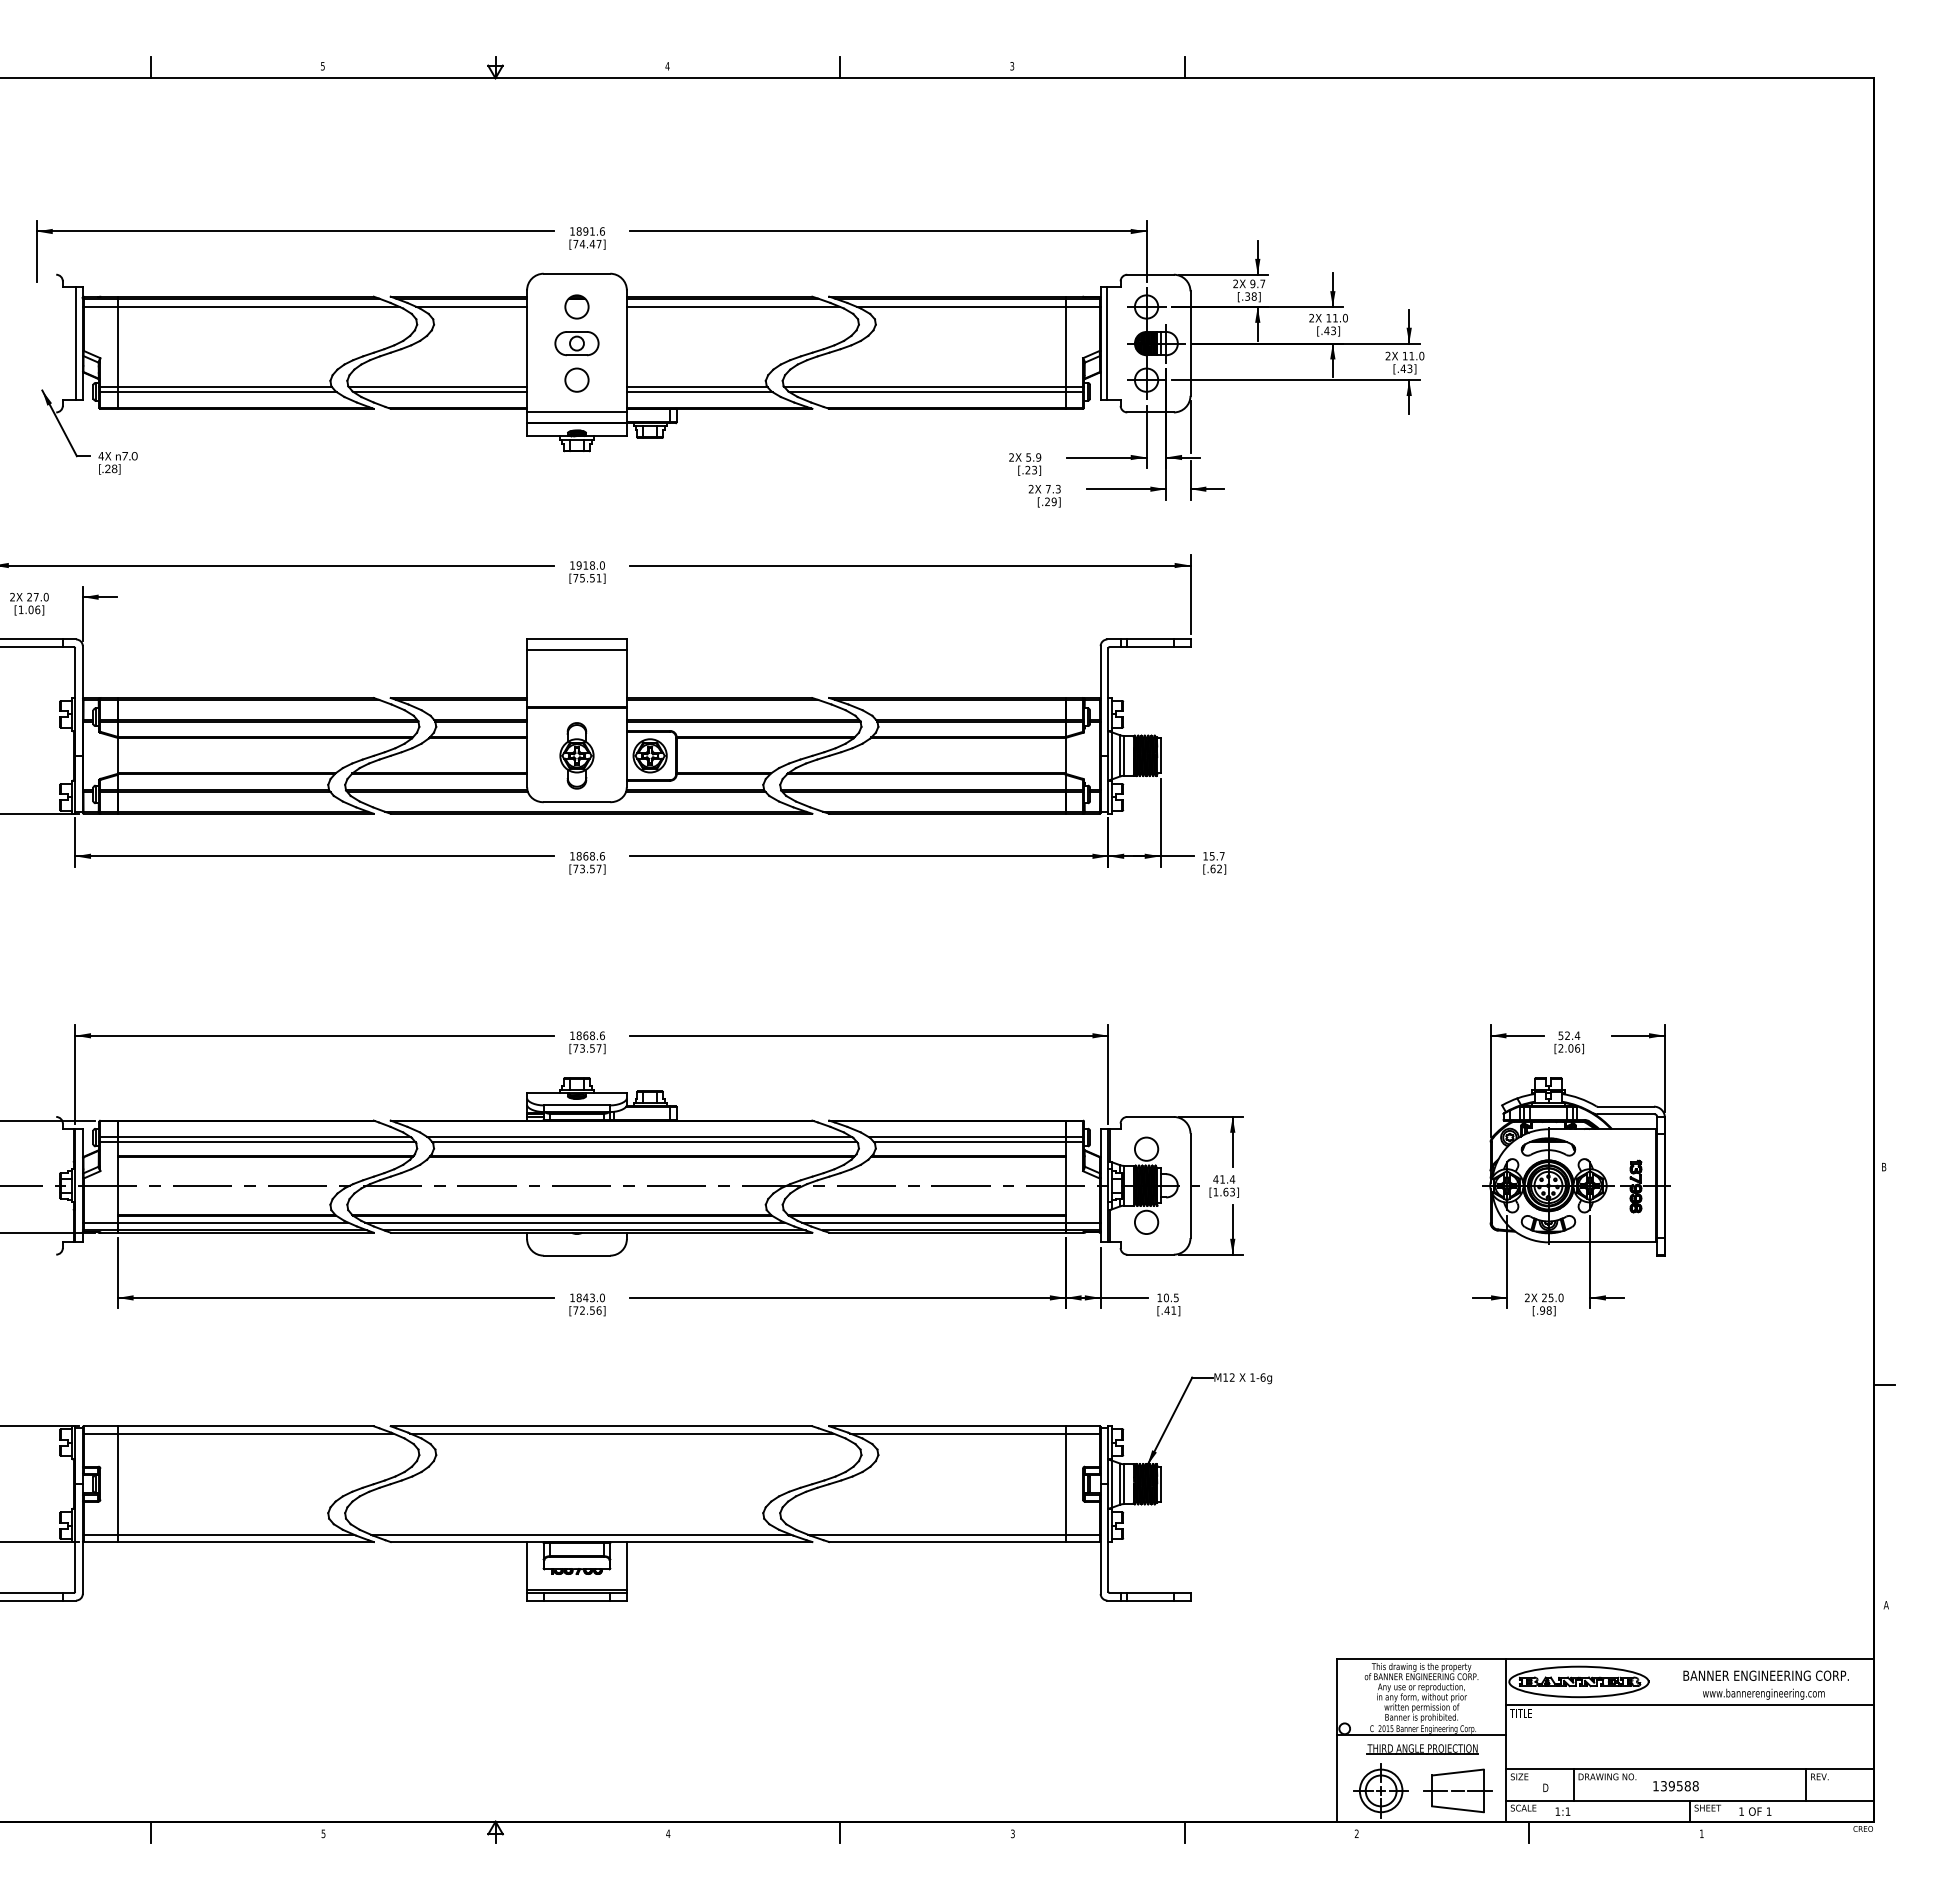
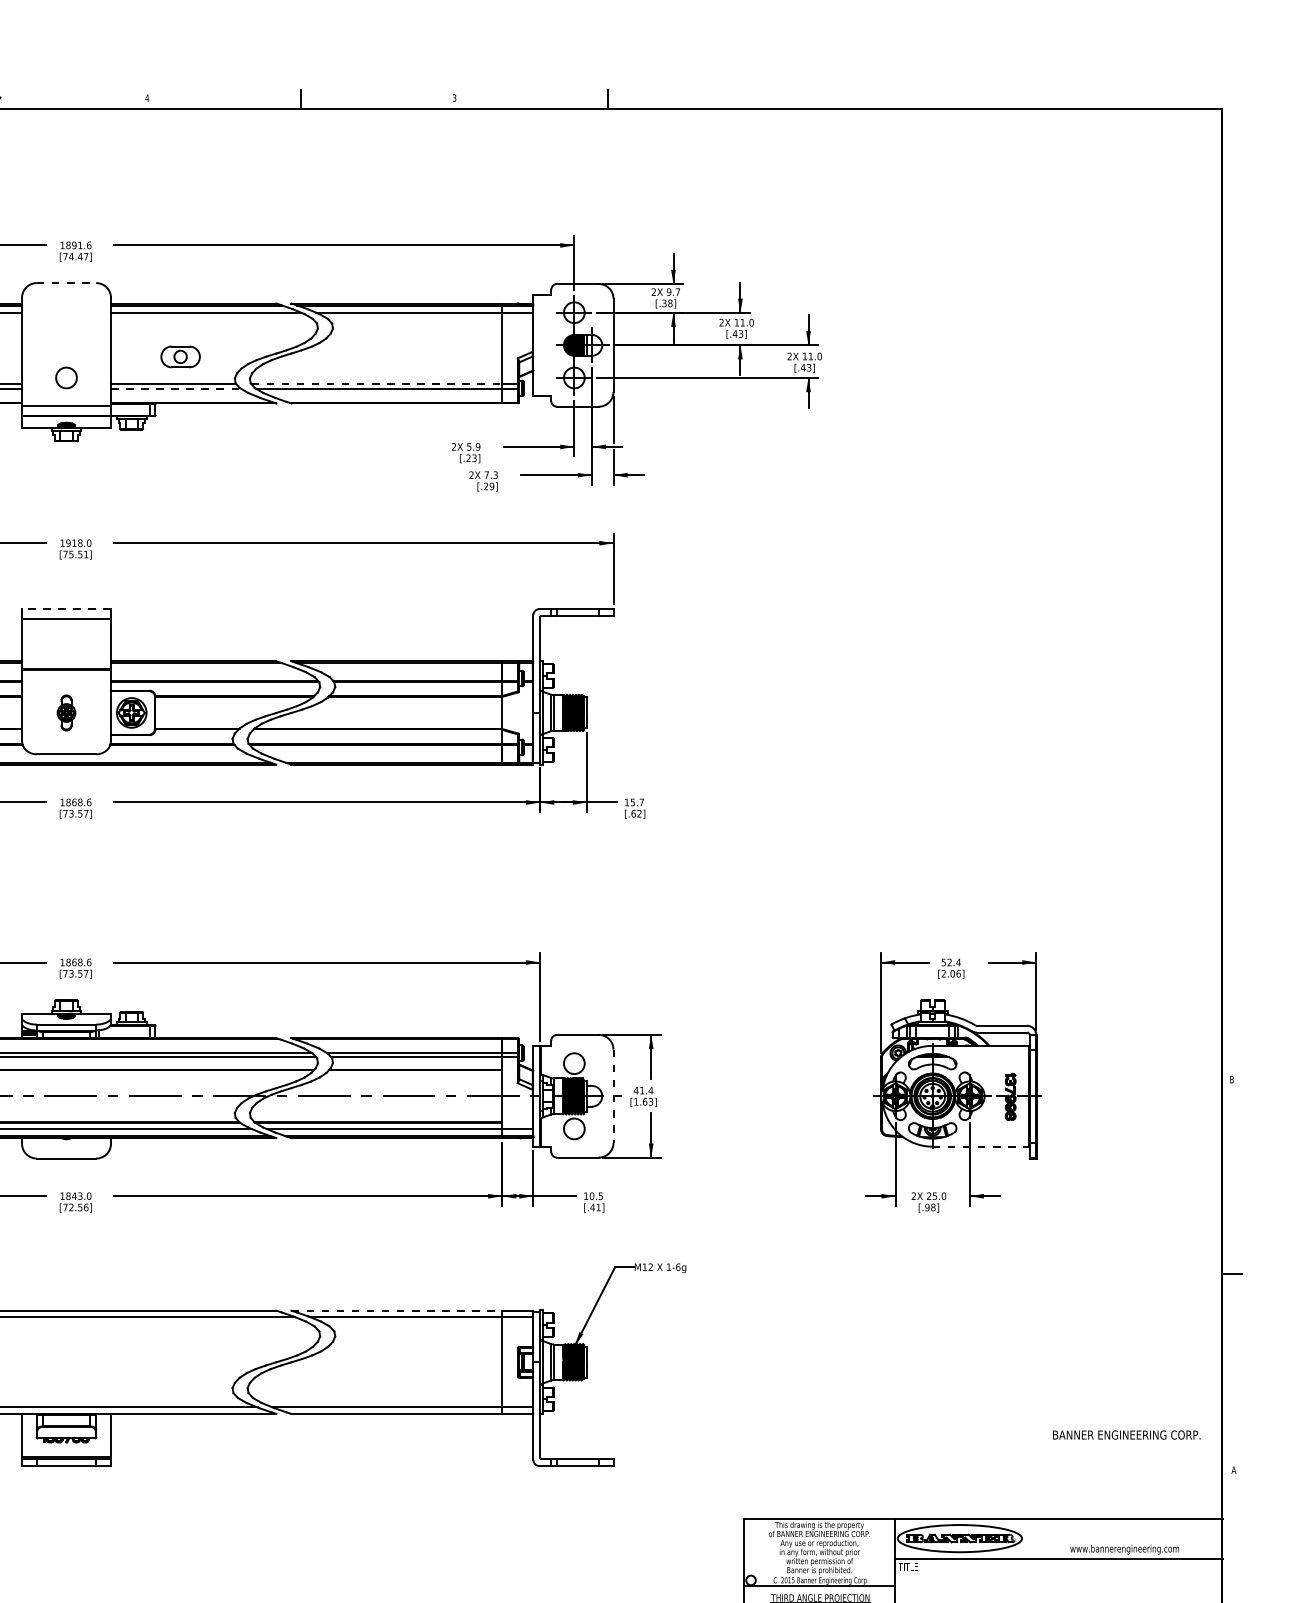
line: (577, 273) -> (66, 282), solid -> dashed
part: (576, 306) -> (66, 312), removed
part: (576, 343) -> (180, 356), moved
line: (1107, 343) -> (539, 345), removed
line: (925, 387) -> (377, 384), solid -> dashed
line: (700, 392) -> (176, 388), solid -> dashed
line: (576, 639) -> (66, 609), solid -> dashed
part: (576, 755) -> (66, 712), size x0.6
line: (1190, 1186) -> (613, 1096), solid -> dashed
line: (1603, 1242) -> (981, 1146), solid -> dashed
line: (948, 1426) -> (397, 1310), solid -> dashed
text: (1765, 1675) -> (1126, 1434), moved

